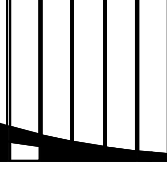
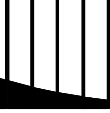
fill: (24, 150) -> (19, 100), added

